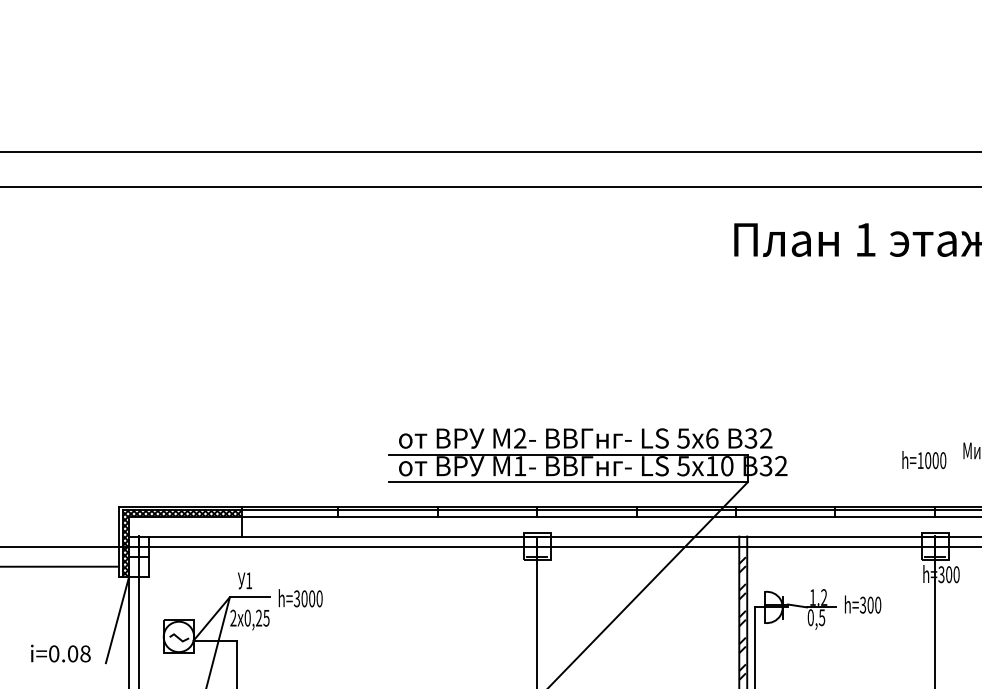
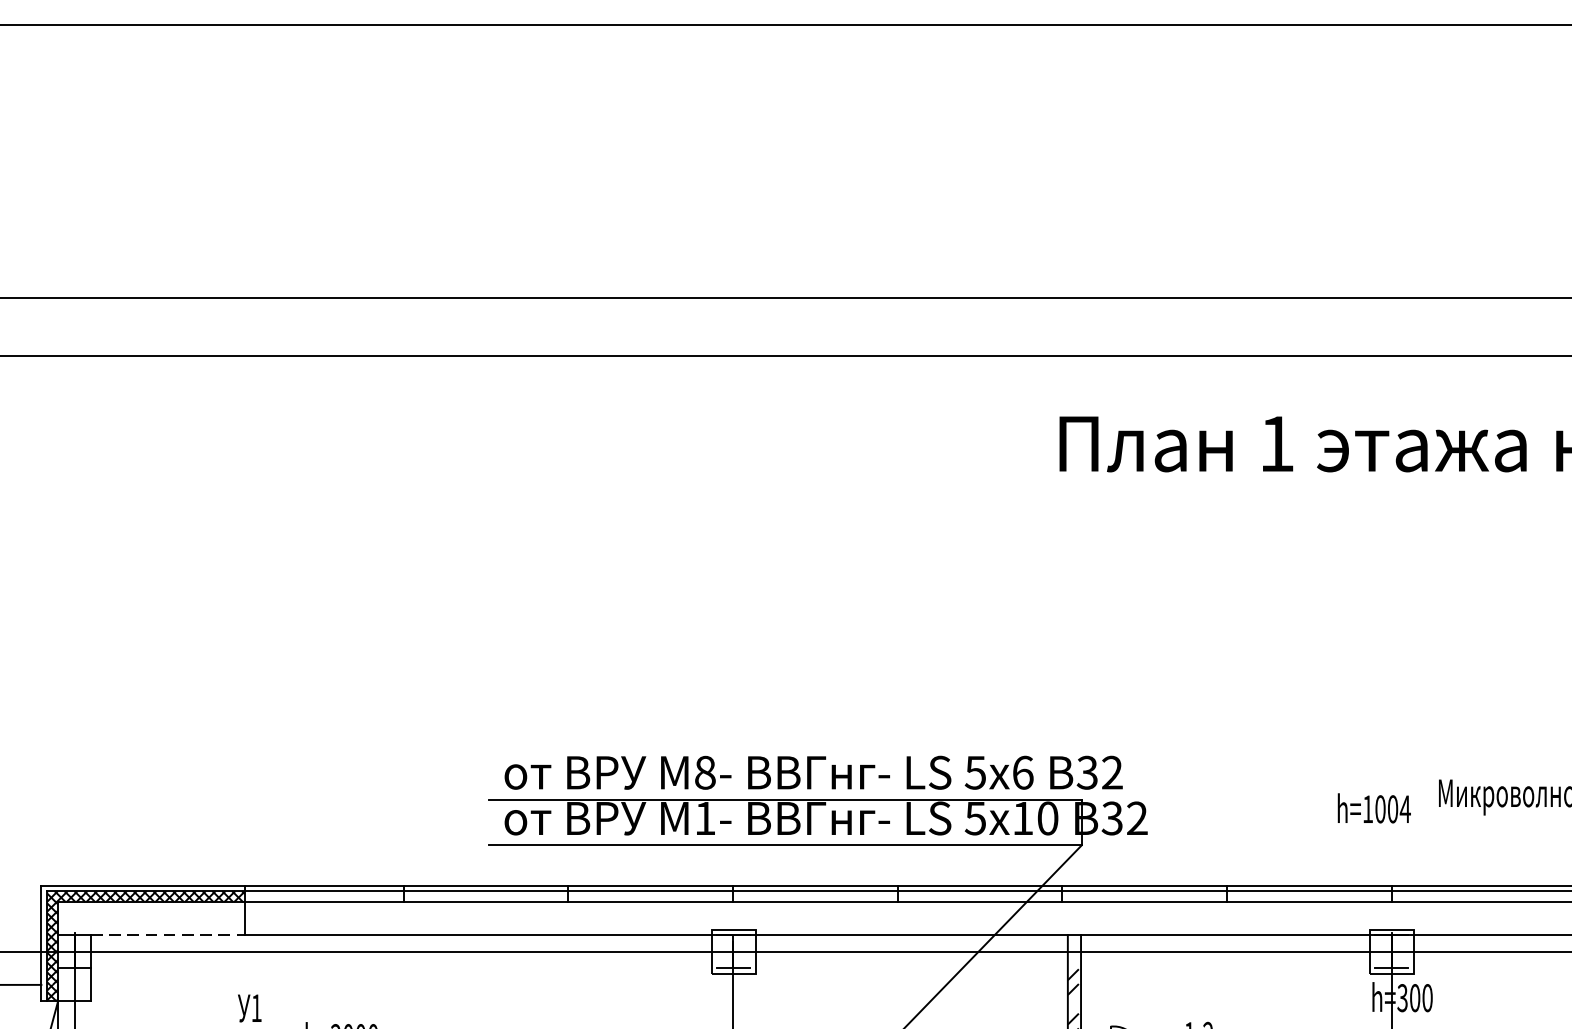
text: (520, 438) -> (705, 772), 2- -> 8-
text: (942, 460) -> (1404, 809), h=1000 -> h=1004
line: (195, 536) -> (167, 934), solid -> dashed

